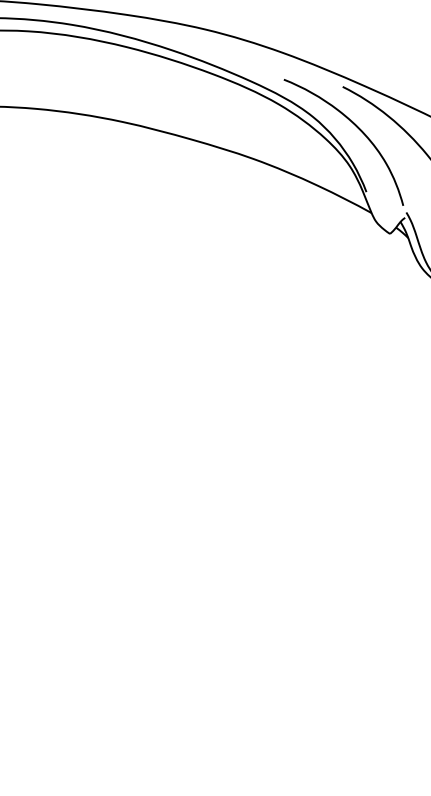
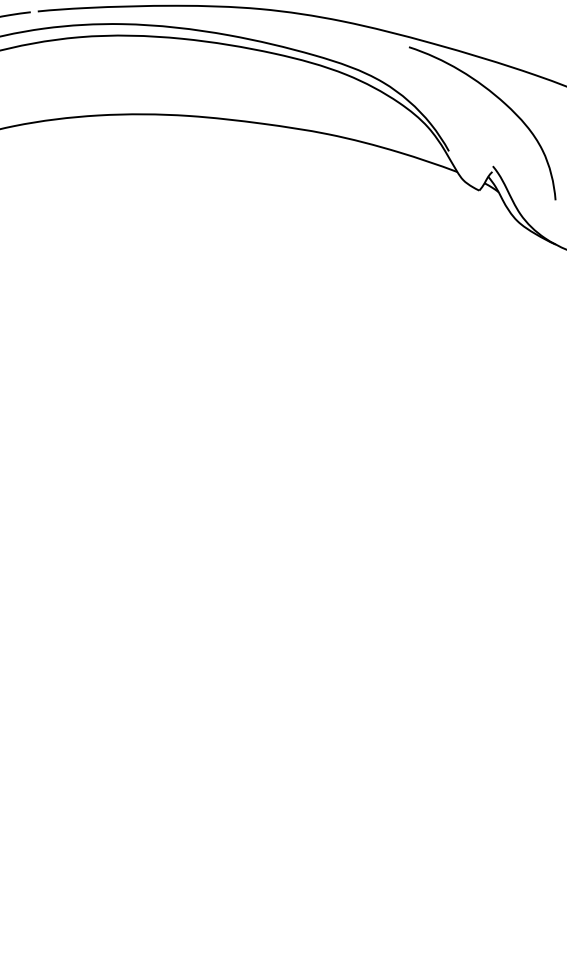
curve: (355, 127) -> (428, 86), removed

